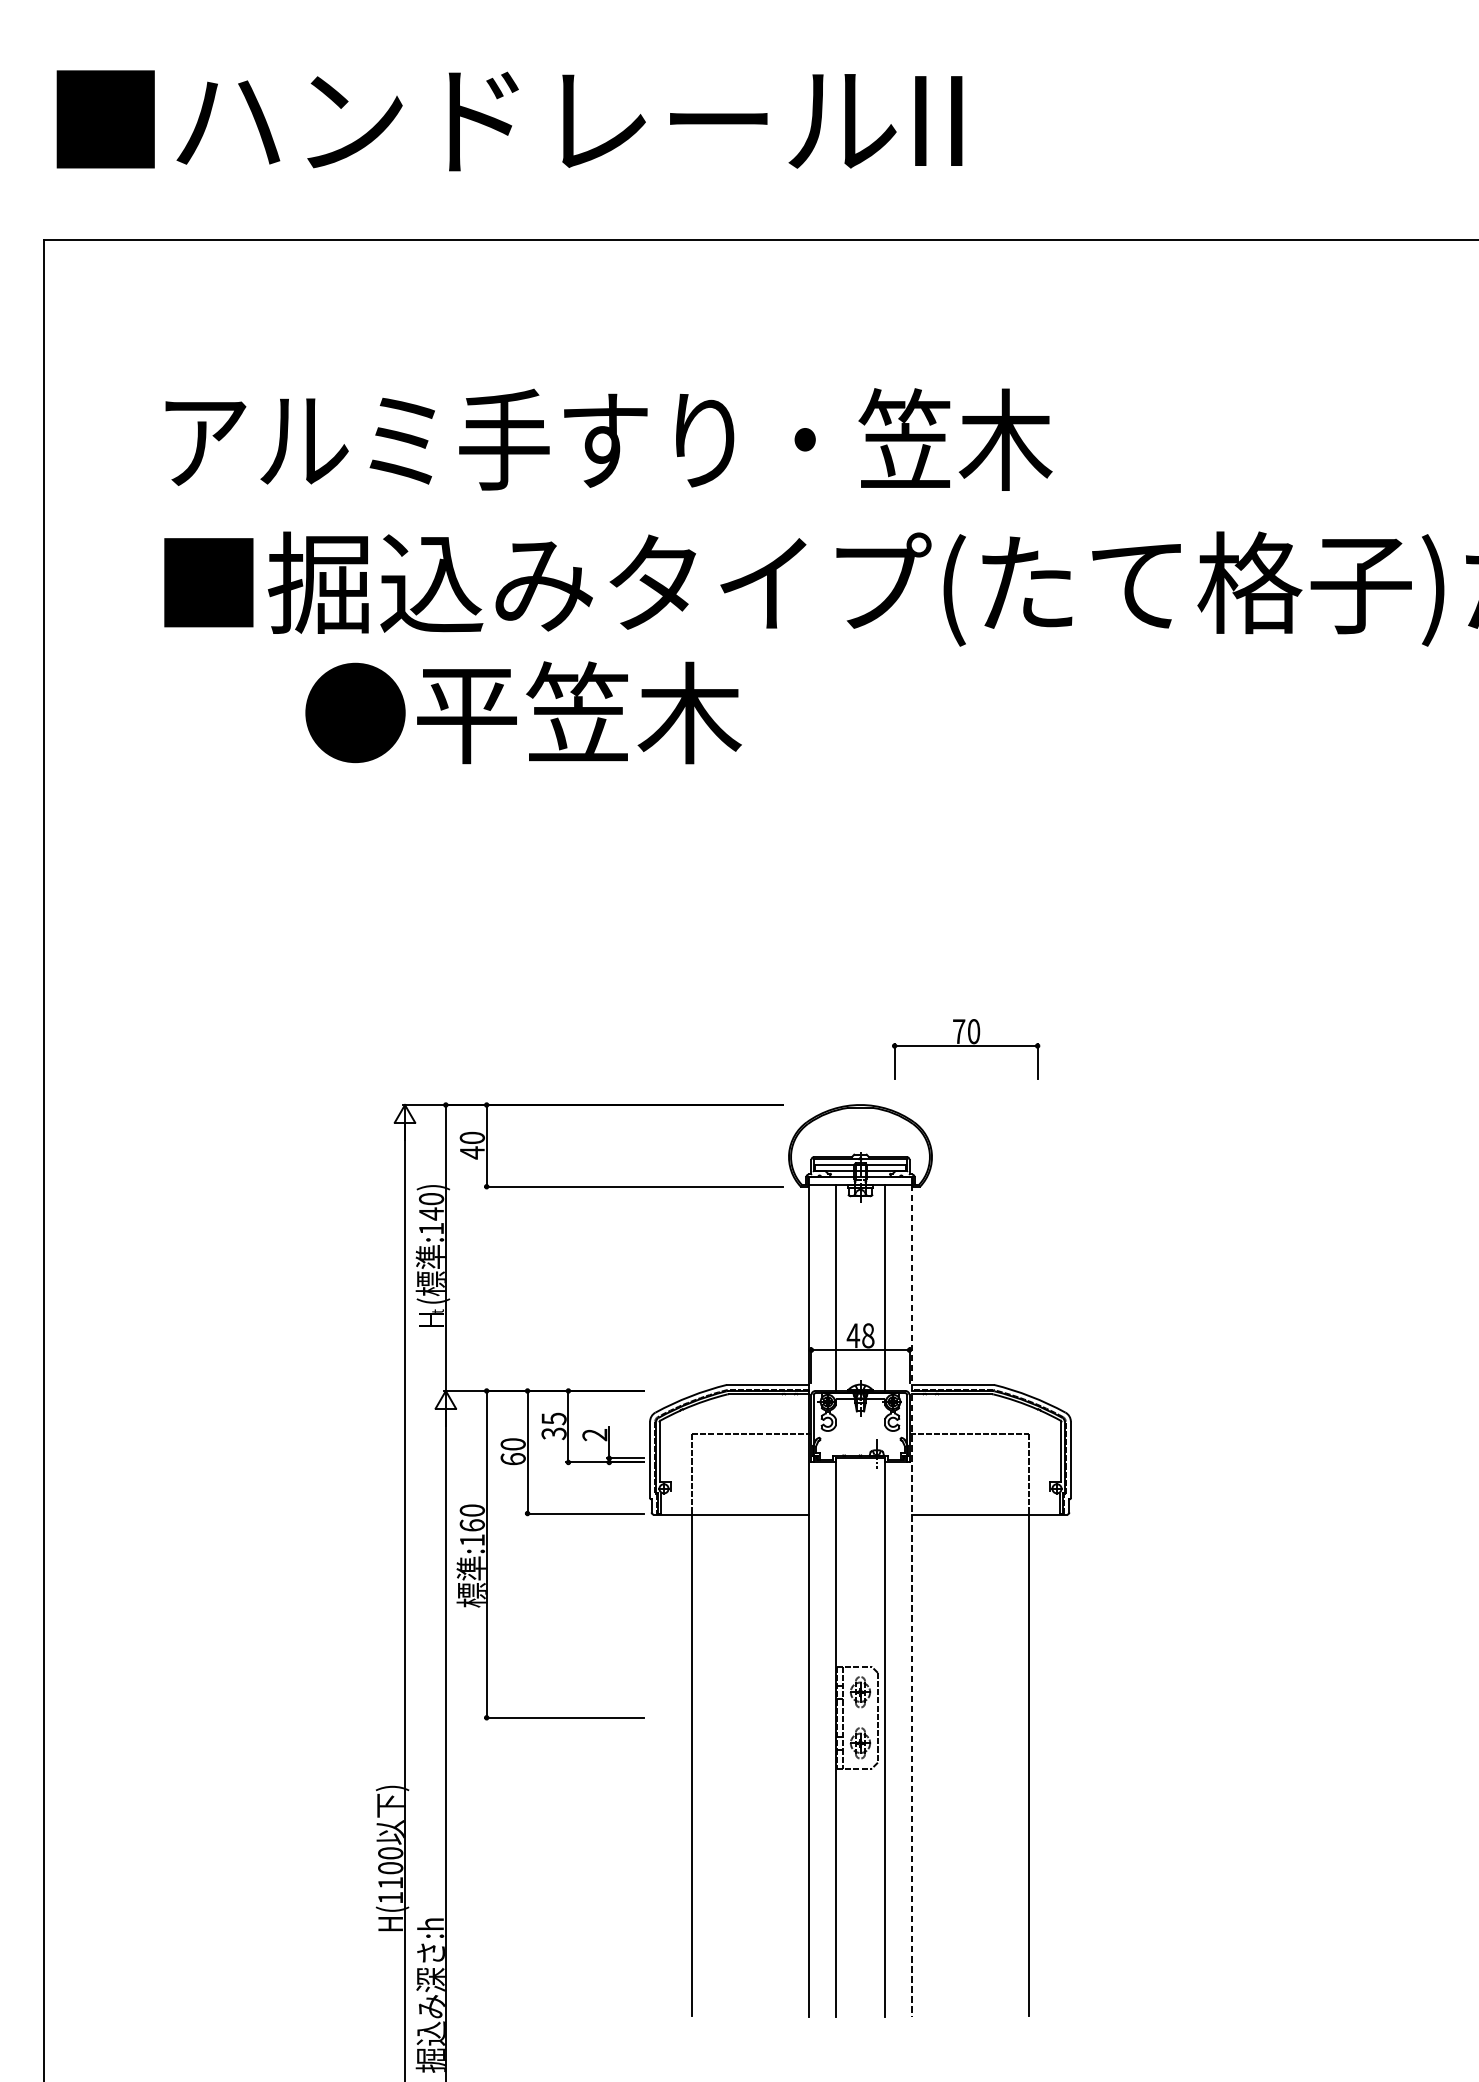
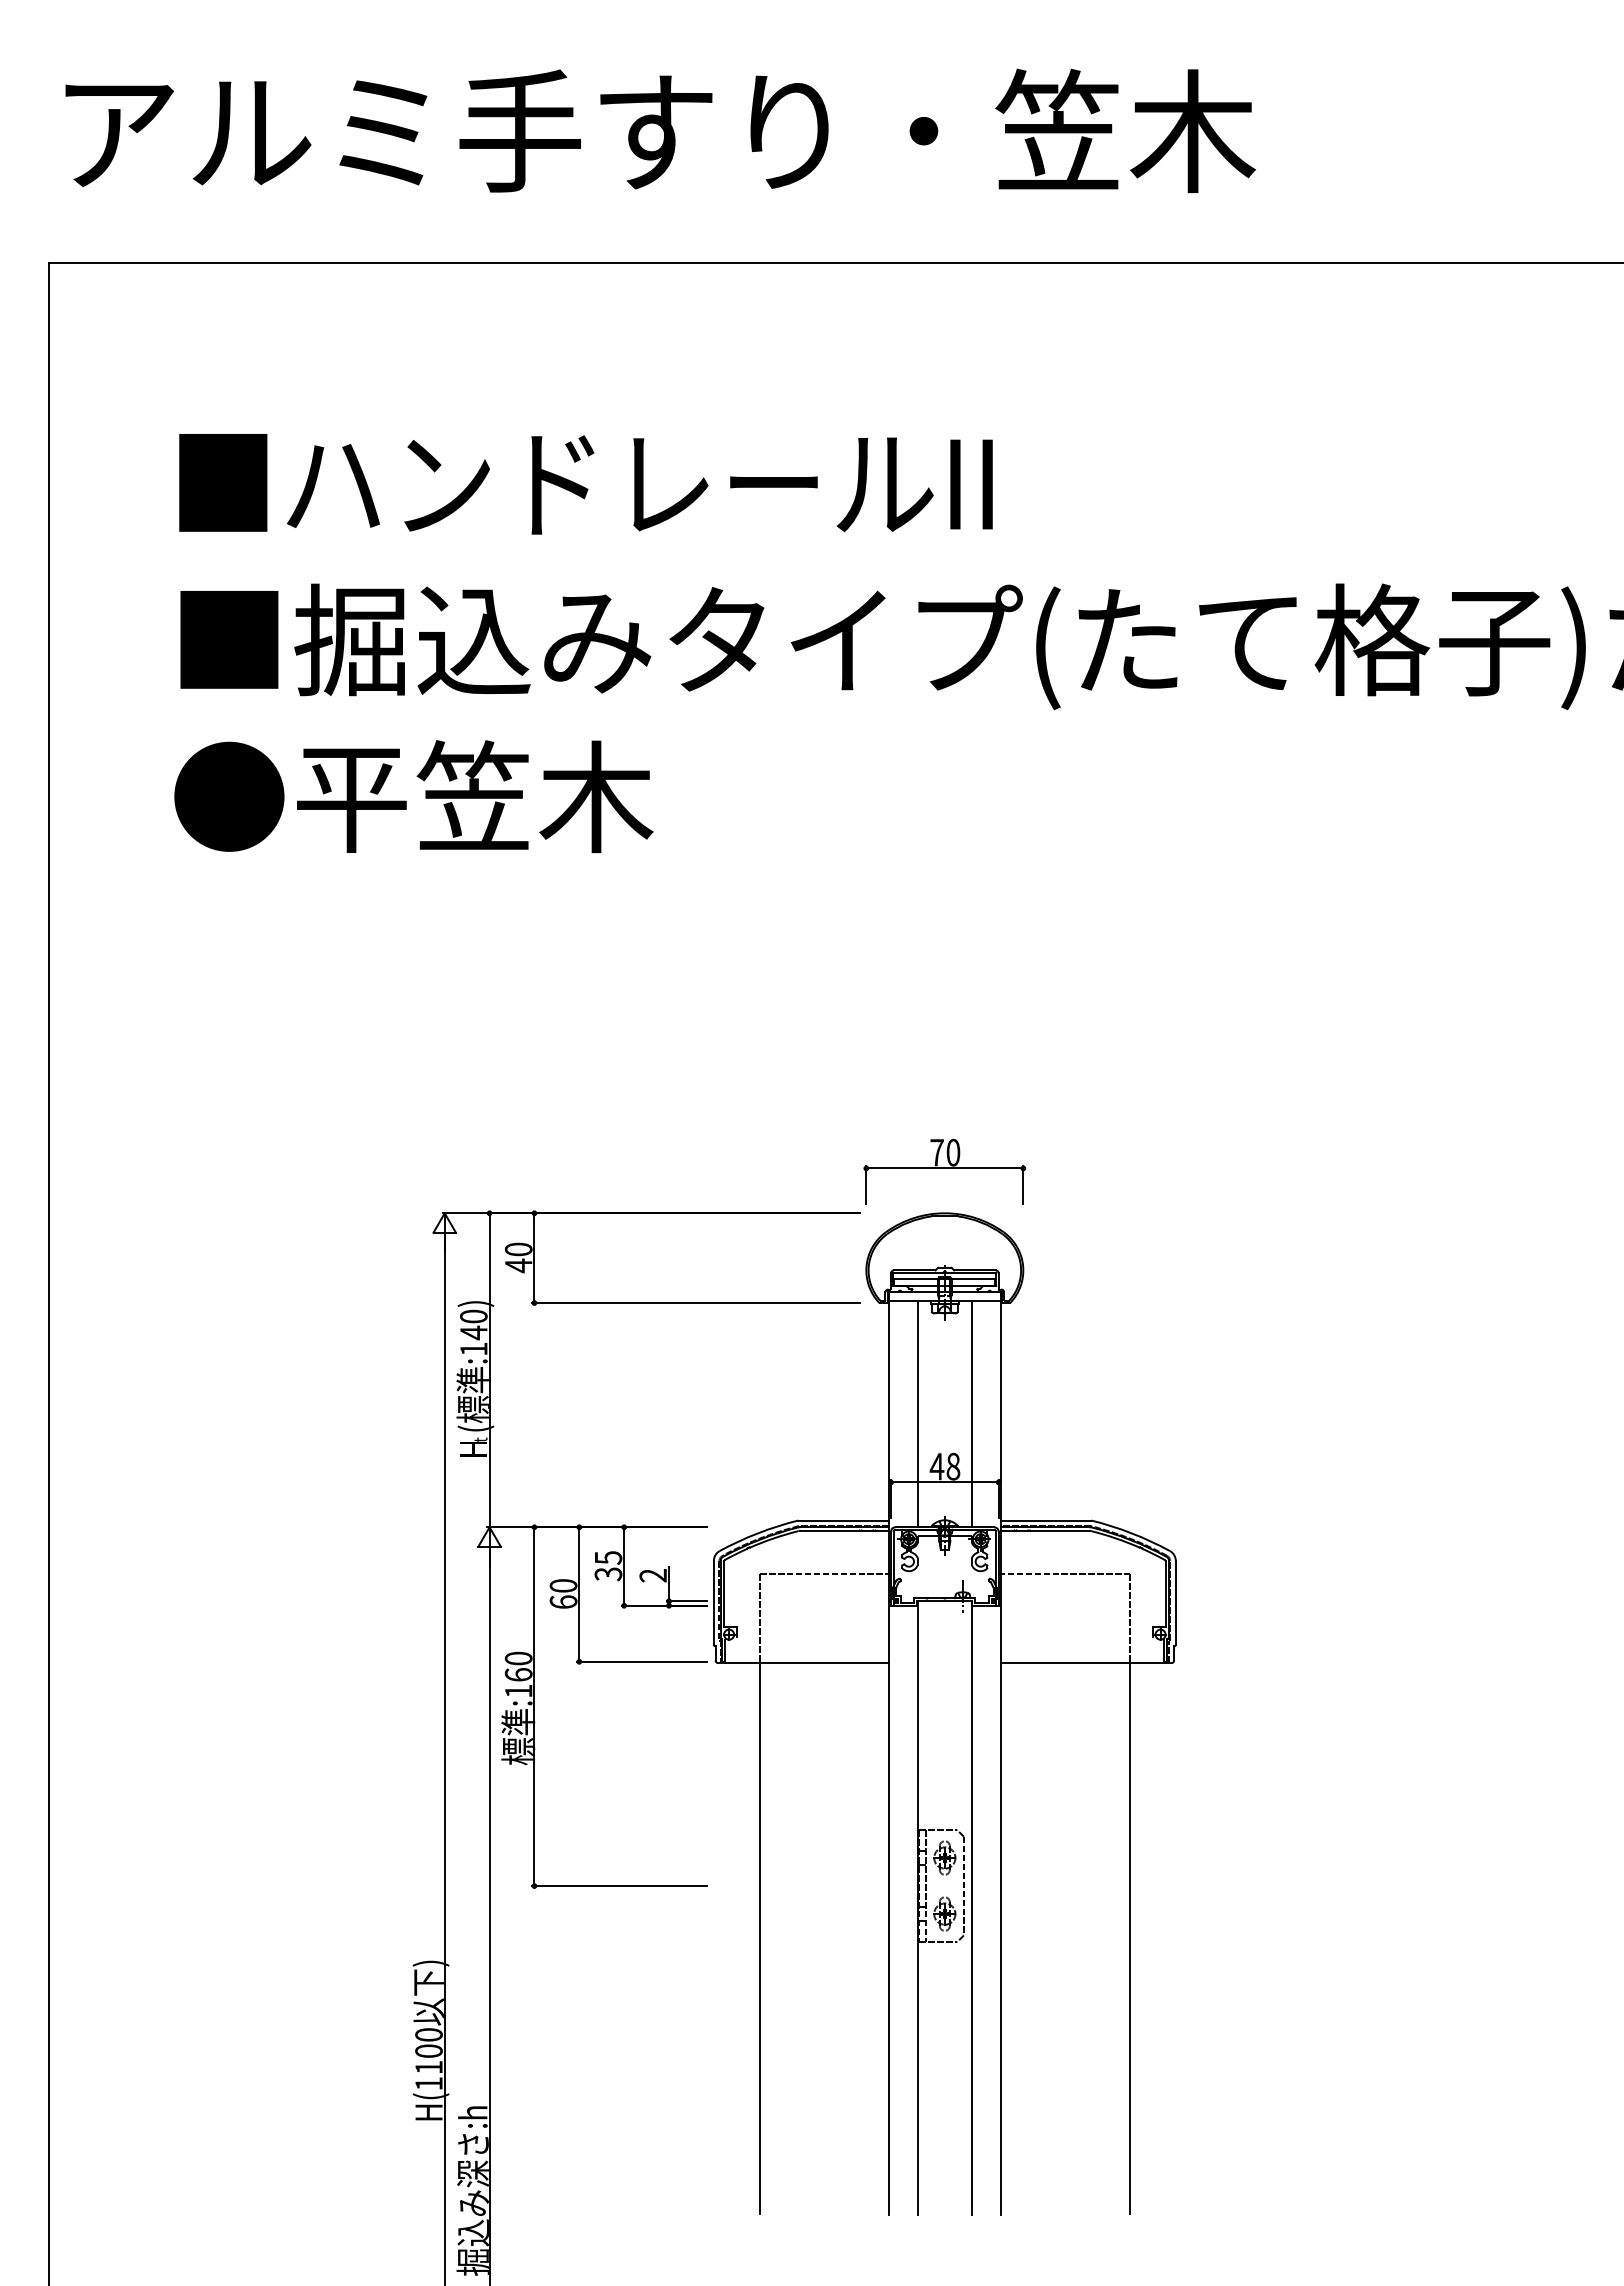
text: (600, 118) -> (659, 130), ■ハンドレールII -> アルミ手すり・笠木
text: (607, 439) -> (667, 482), アルミ手すり・笠木 -> ■ハンドレールII
text: (523, 712) -> (413, 796), moved
part: (965, 1048) -> (944, 1171), moved
line: (911, 1600) -> (1000, 1757), dashed -> solid

